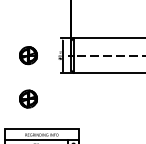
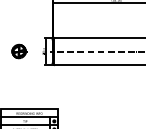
part: (29, 99) -> (19, 85), removed

